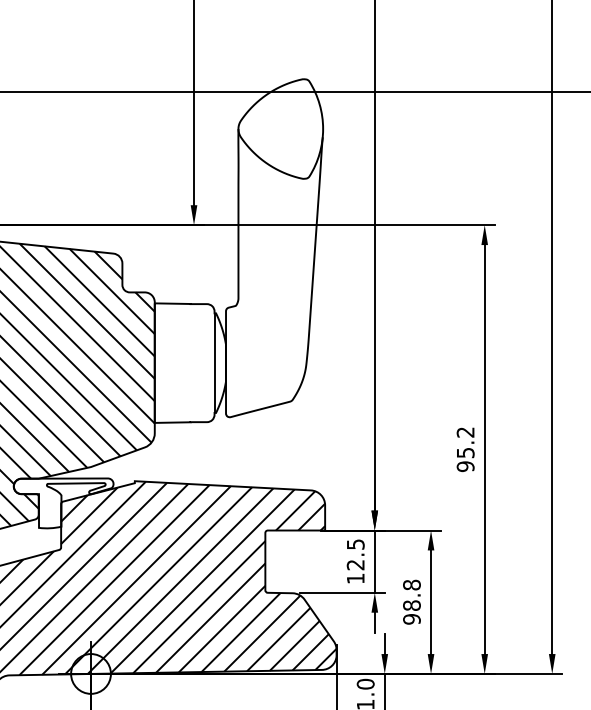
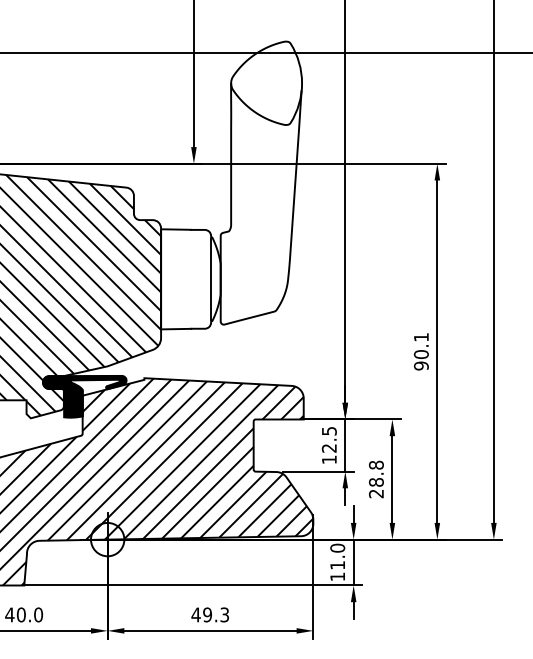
text: (464, 442) -> (420, 345), 95.2 -> 90.1
fill: (63, 503) -> (84, 396), added
text: (412, 618) -> (376, 493), 98.8 -> 28.8

